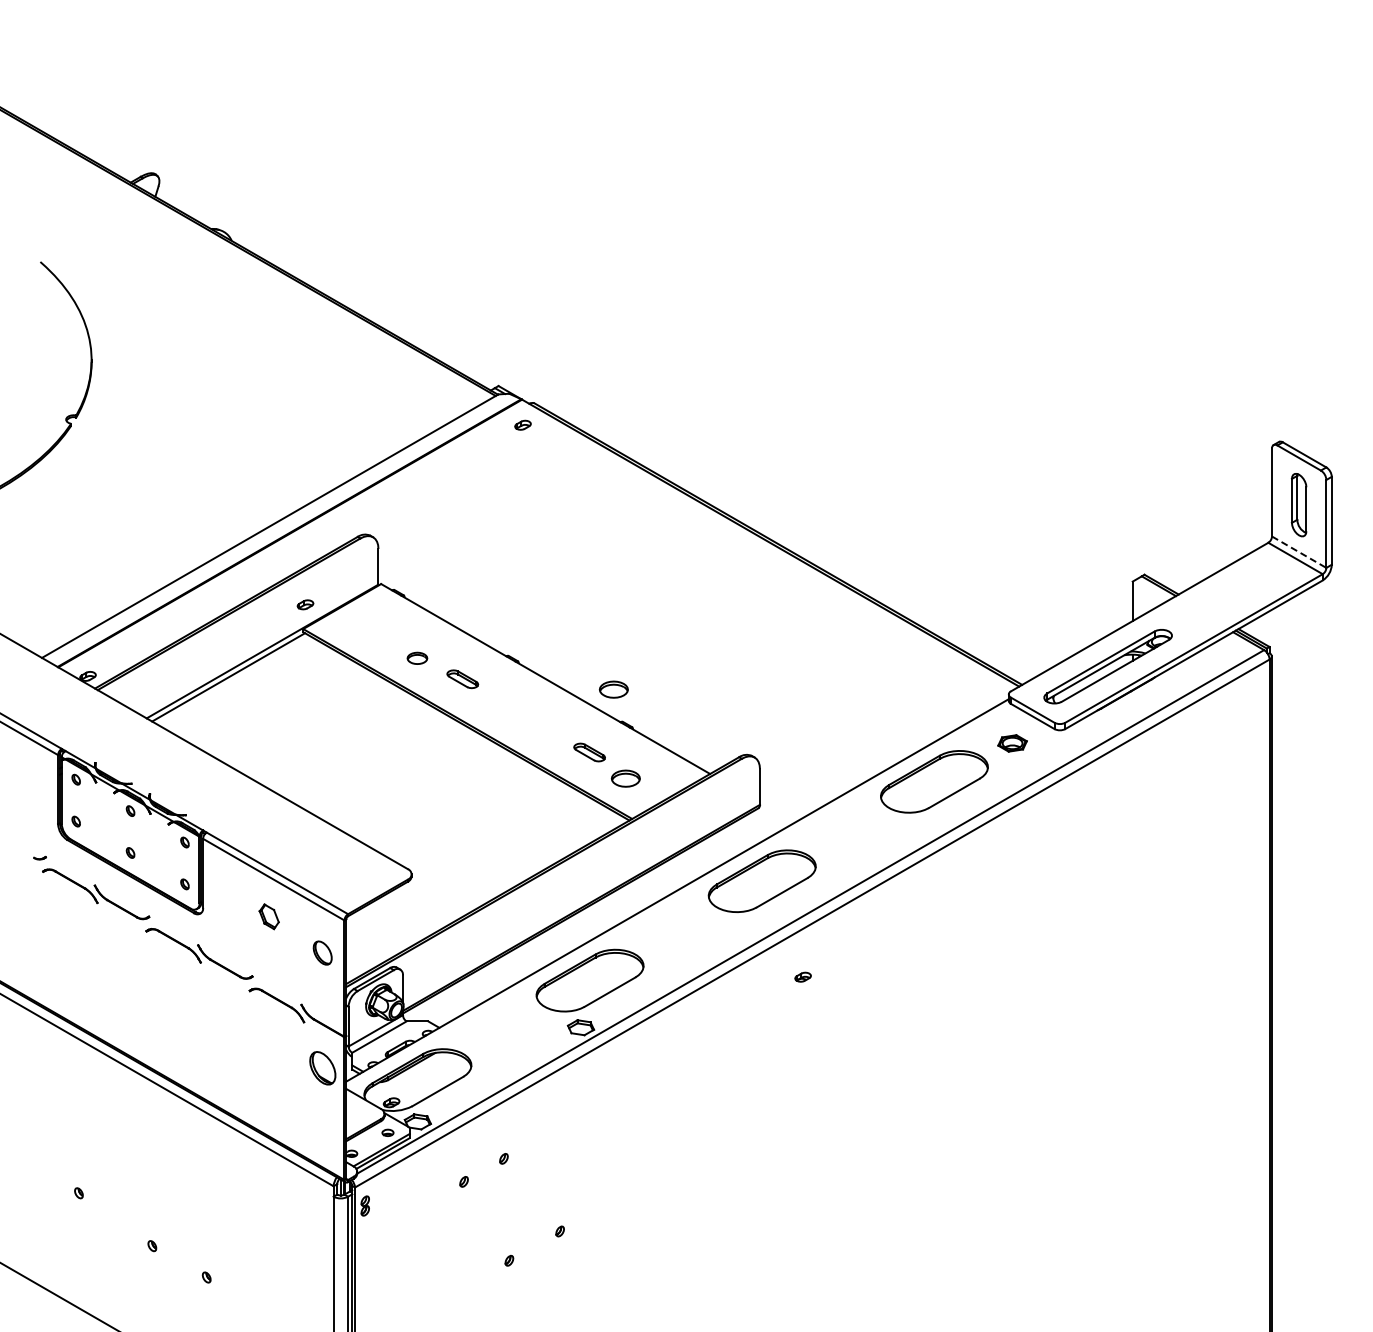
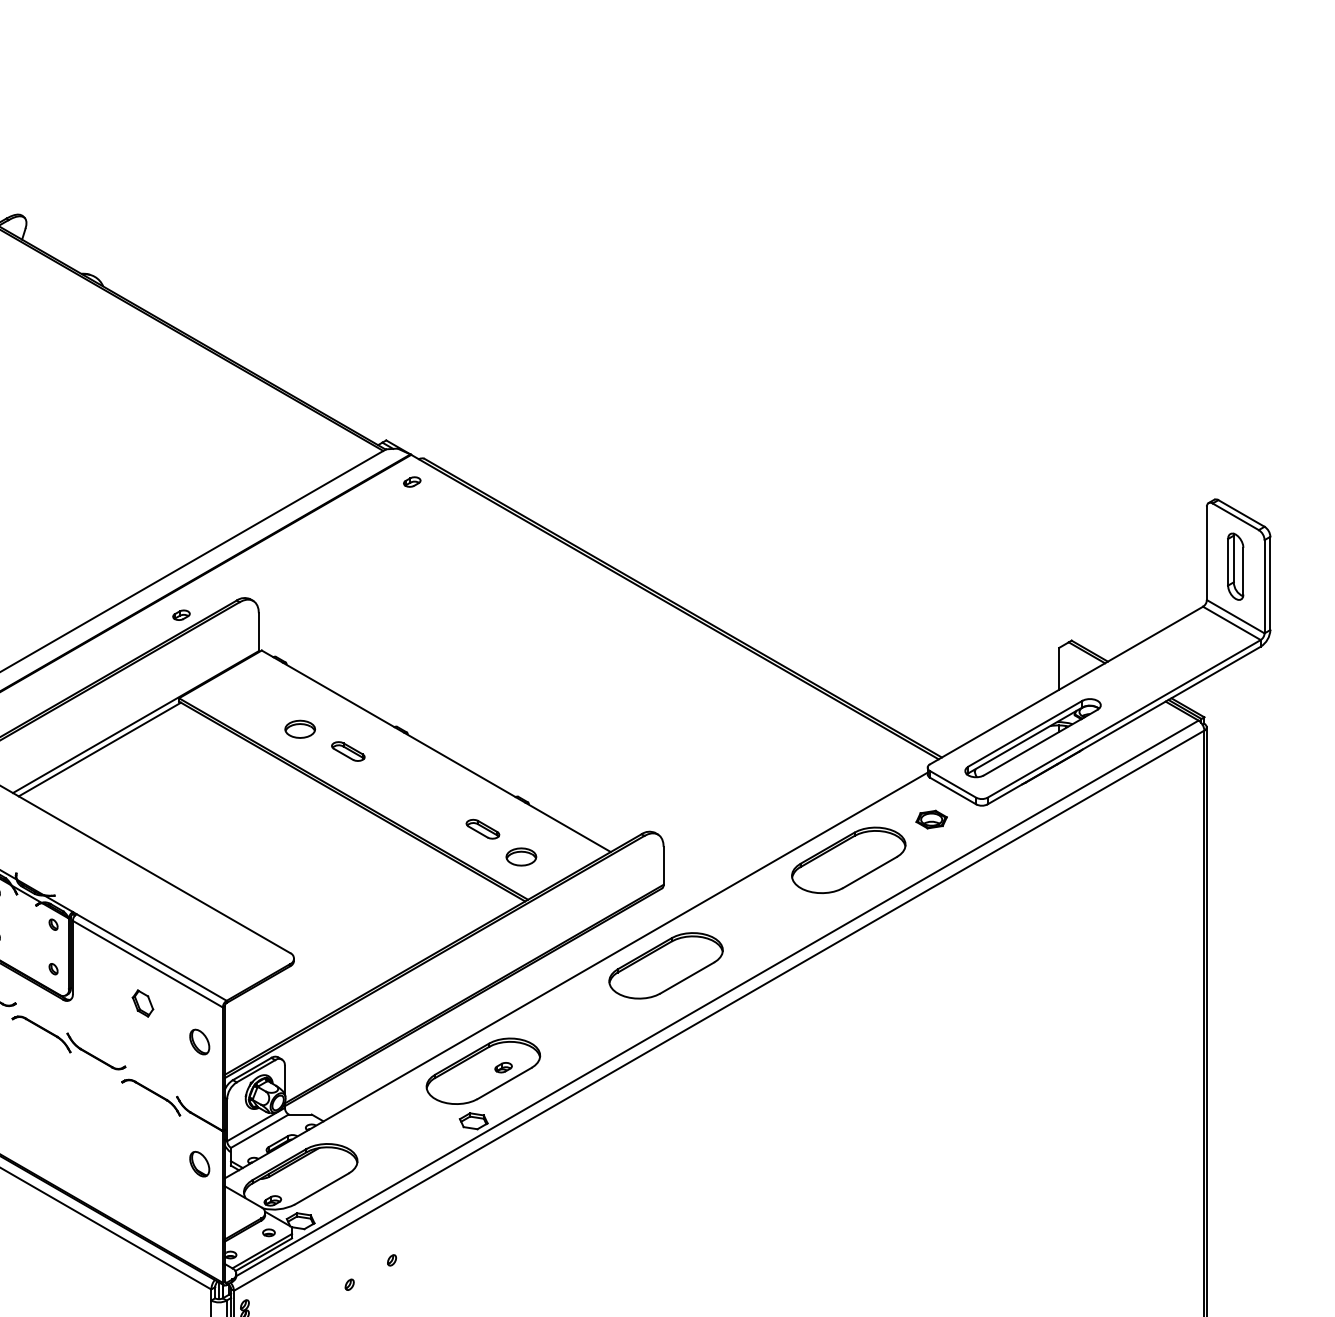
line: (1299, 552) -> (1236, 617), dashed -> solid
part: (305, 604) -> (181, 614), moved
part: (417, 658) -> (300, 729), size x1.43
part: (613, 689) -> (508, 762), removed
part: (802, 976) -> (502, 1066), moved
part: (322, 1067) -> (199, 1163), size x0.71

